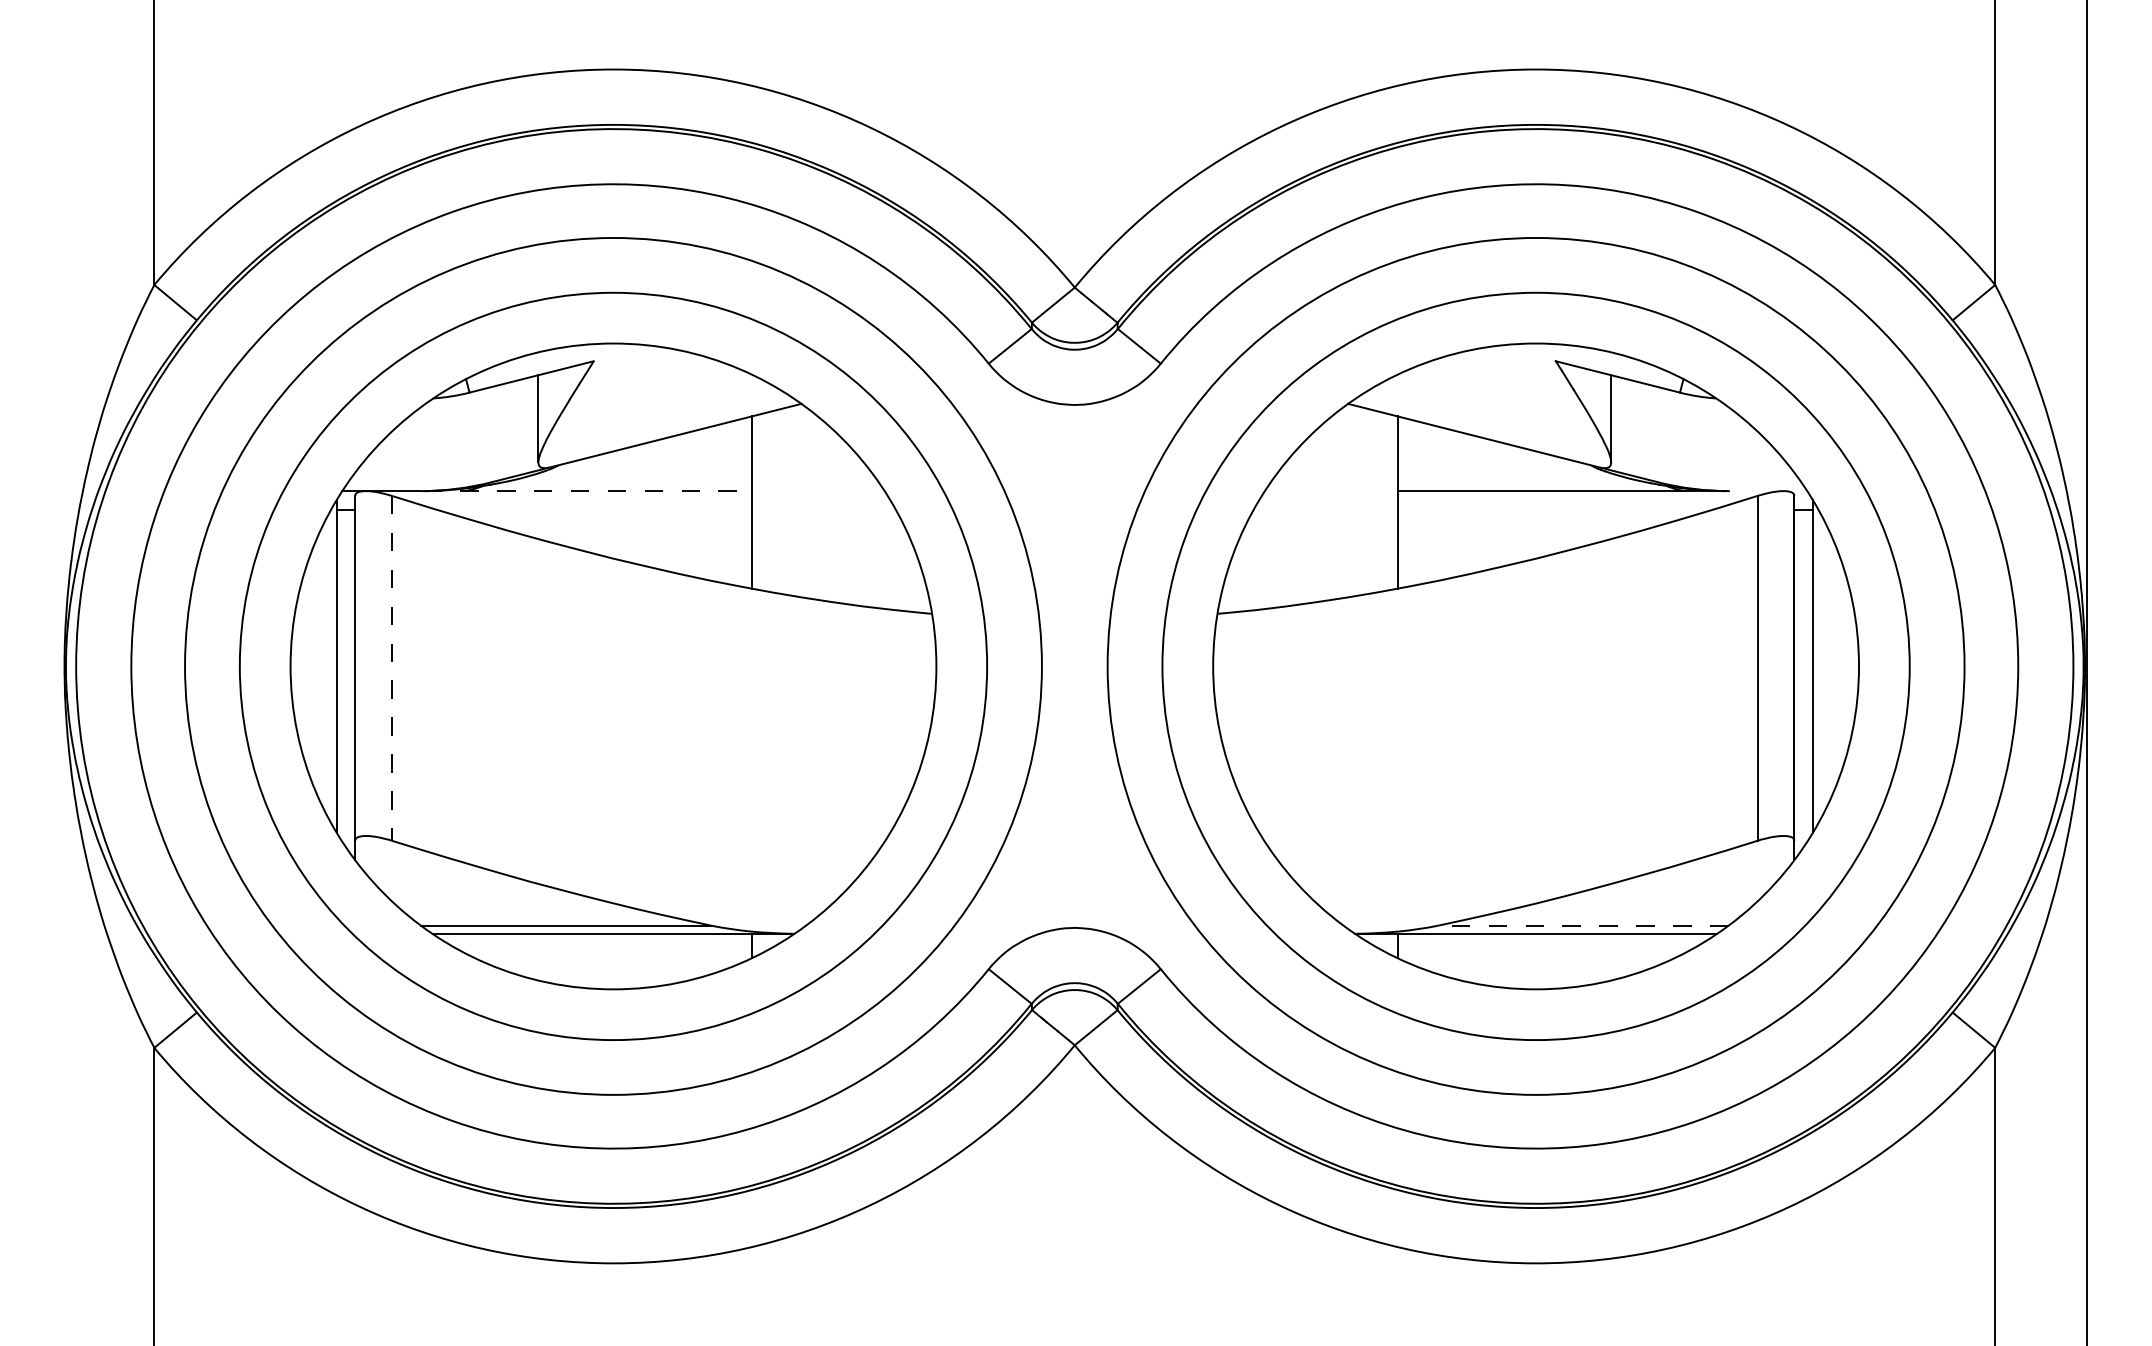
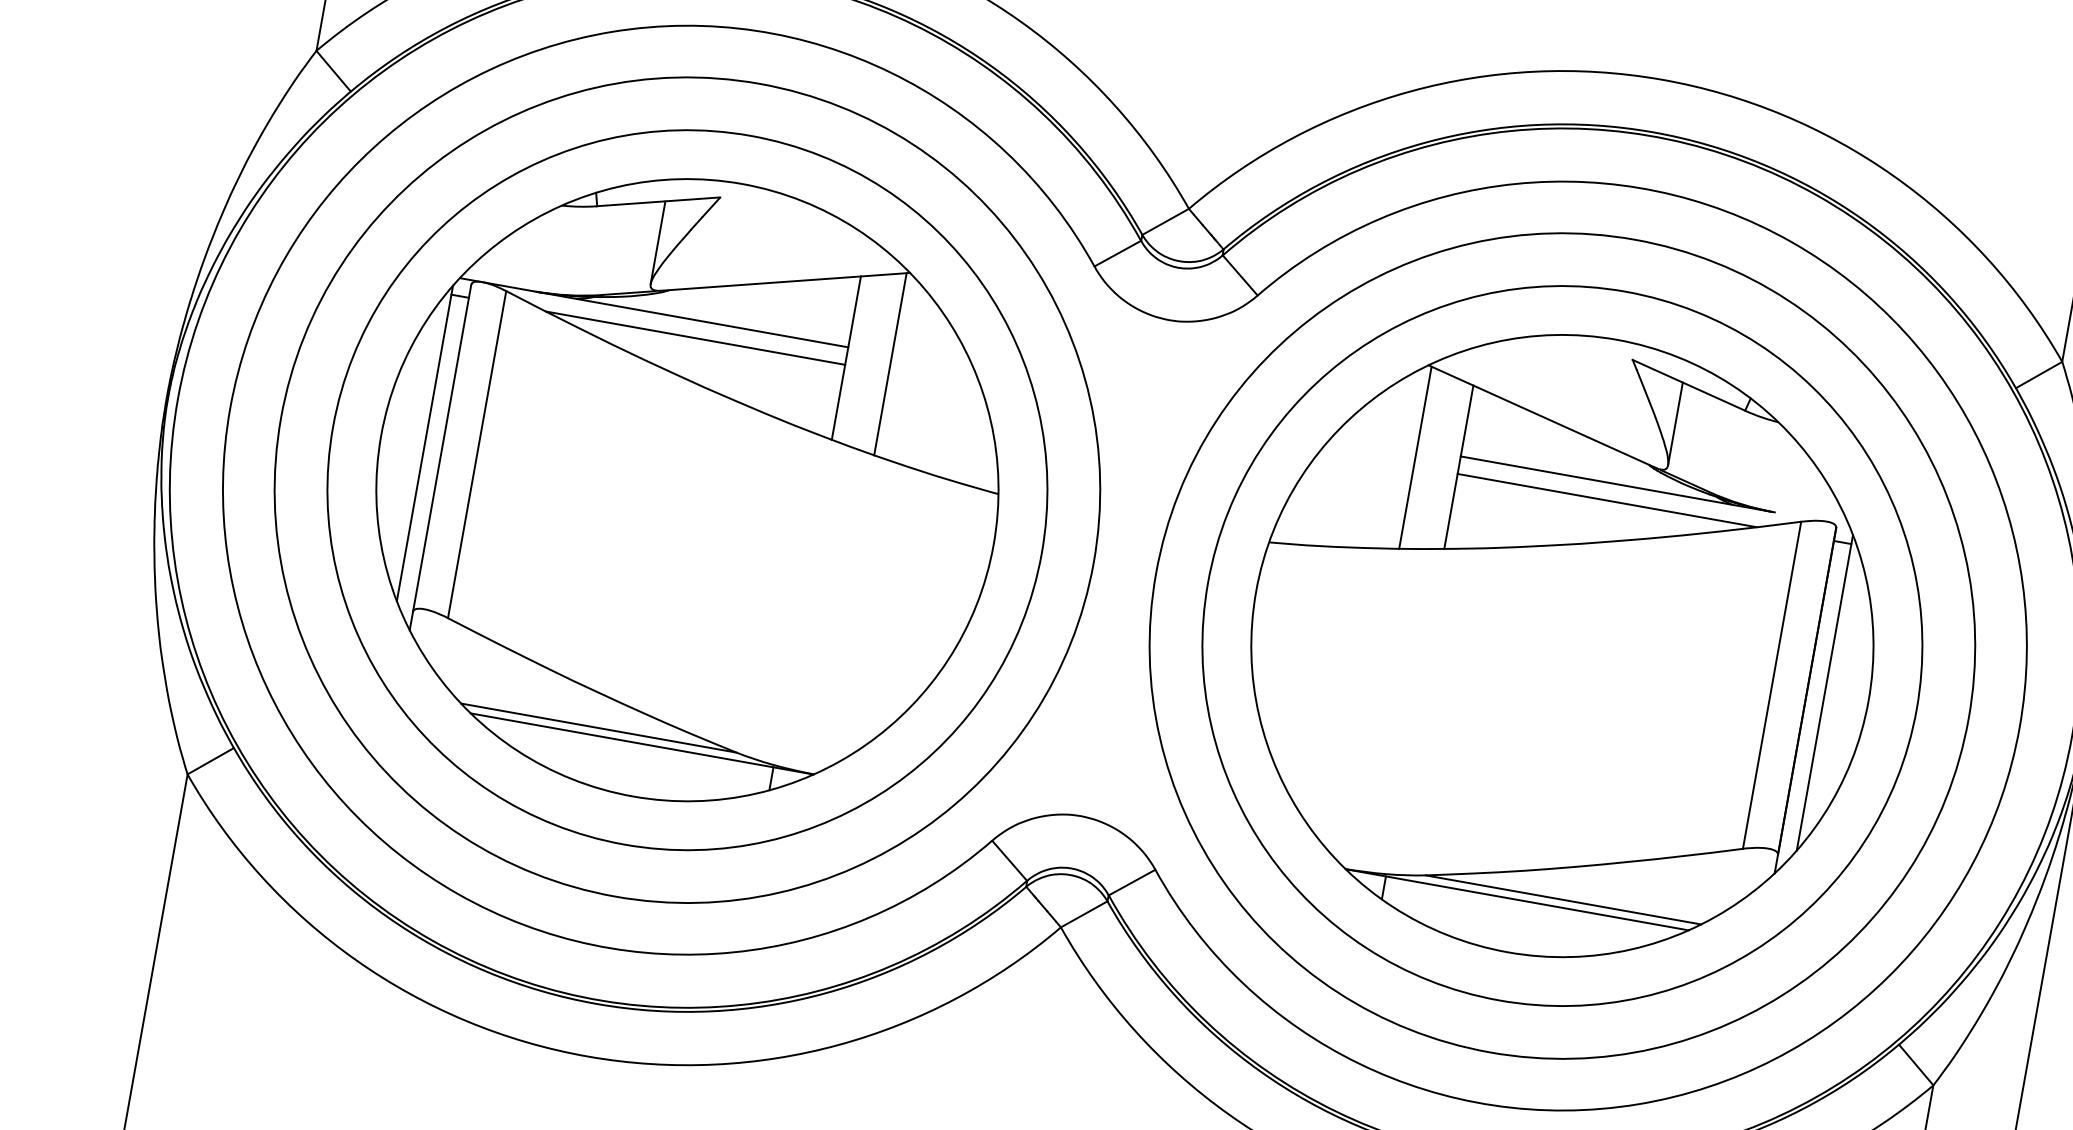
line: (588, 491) -> (693, 320), dashed -> solid
line: (798, 500) -> (890, 364), added
line: (1351, 500) -> (1415, 457), added
line: (593, 509) -> (695, 337), added
line: (1555, 509) -> (1607, 500), added
line: (392, 668) -> (477, 454), dashed -> solid
line: (1582, 925) -> (1562, 899), dashed -> solid

